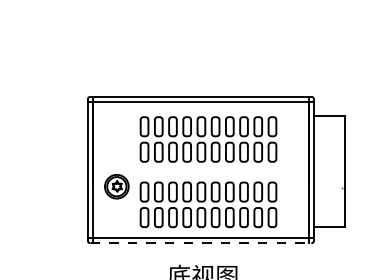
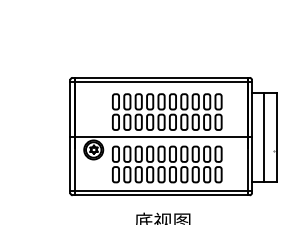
line: (200, 170) -> (160, 136), added
line: (329, 171) -> (264, 137), added
line: (201, 243) -> (161, 195), dashed -> solid

